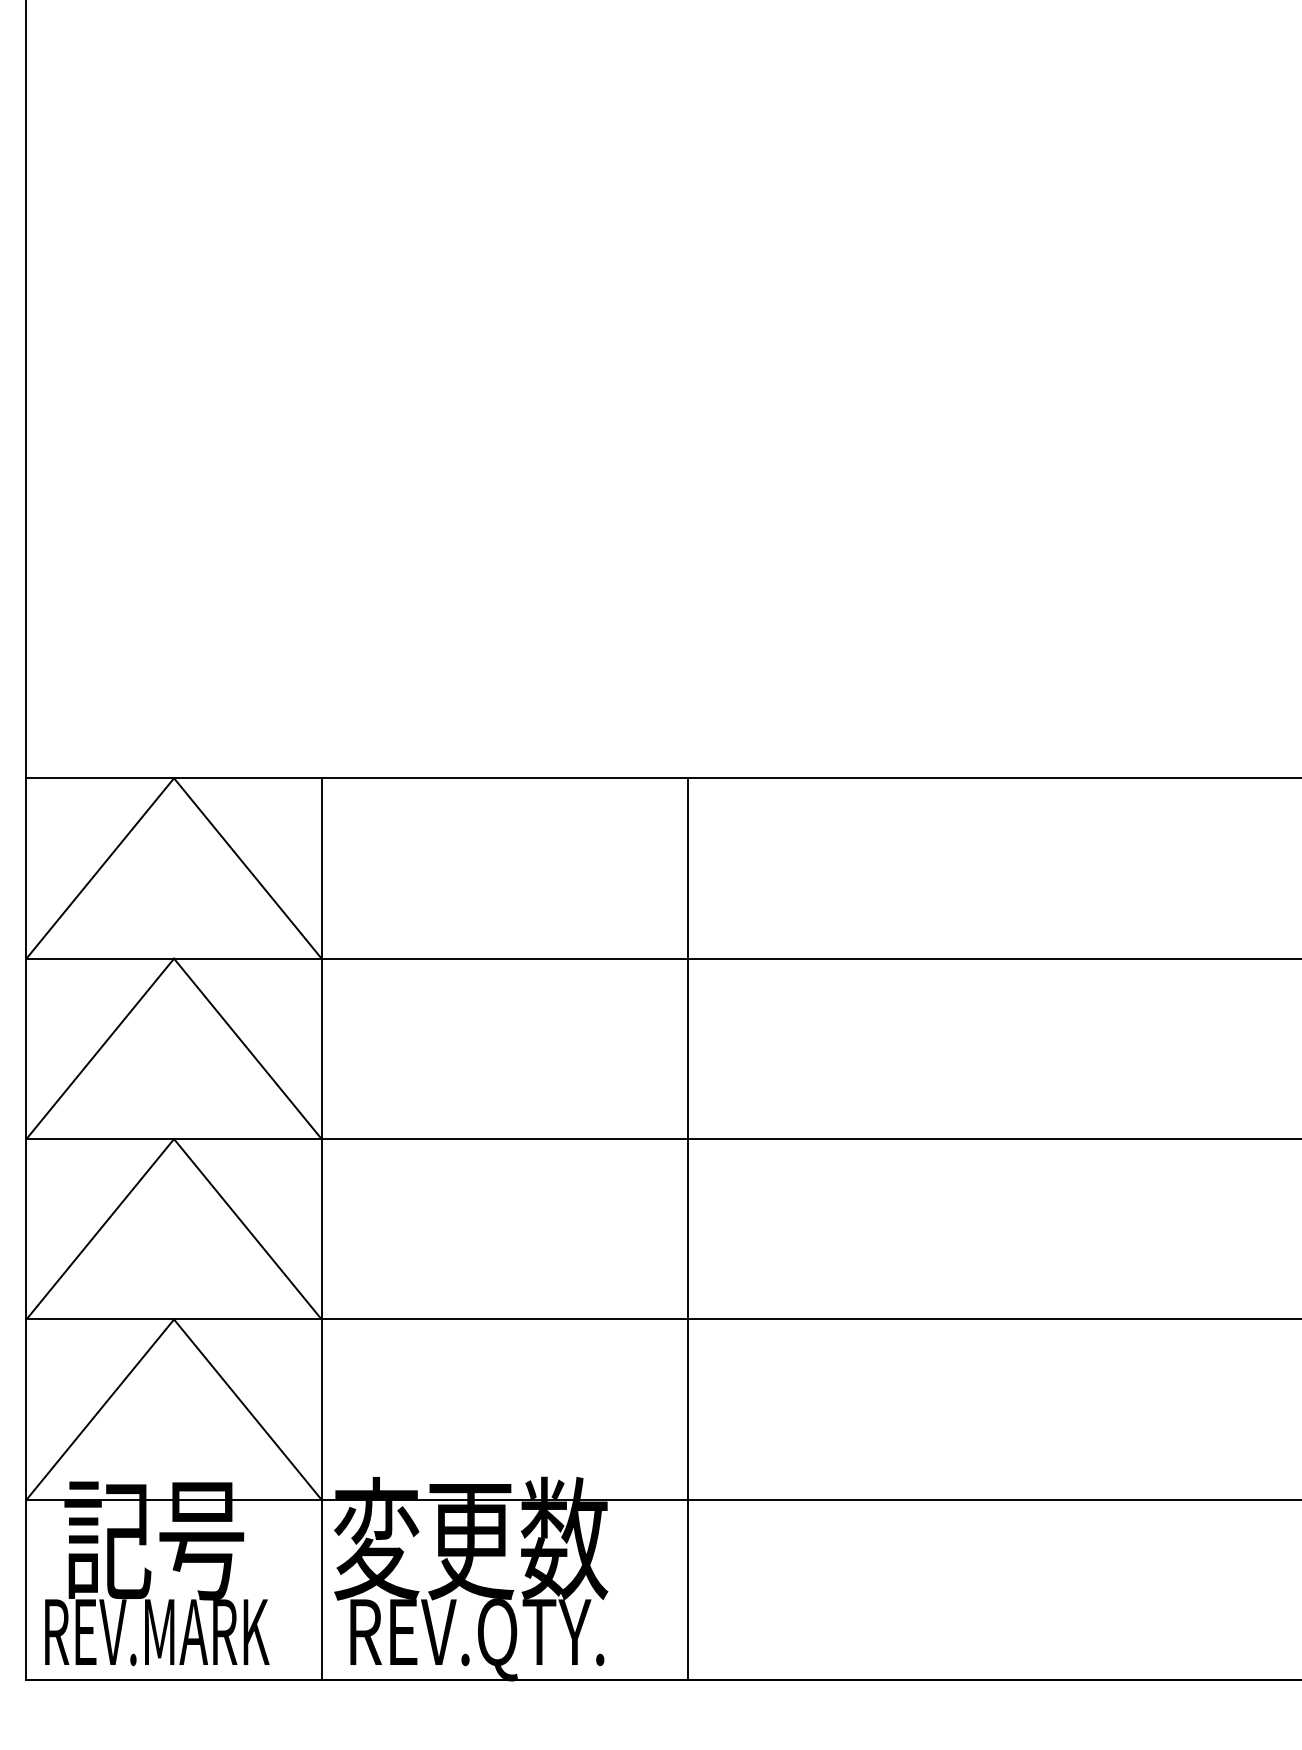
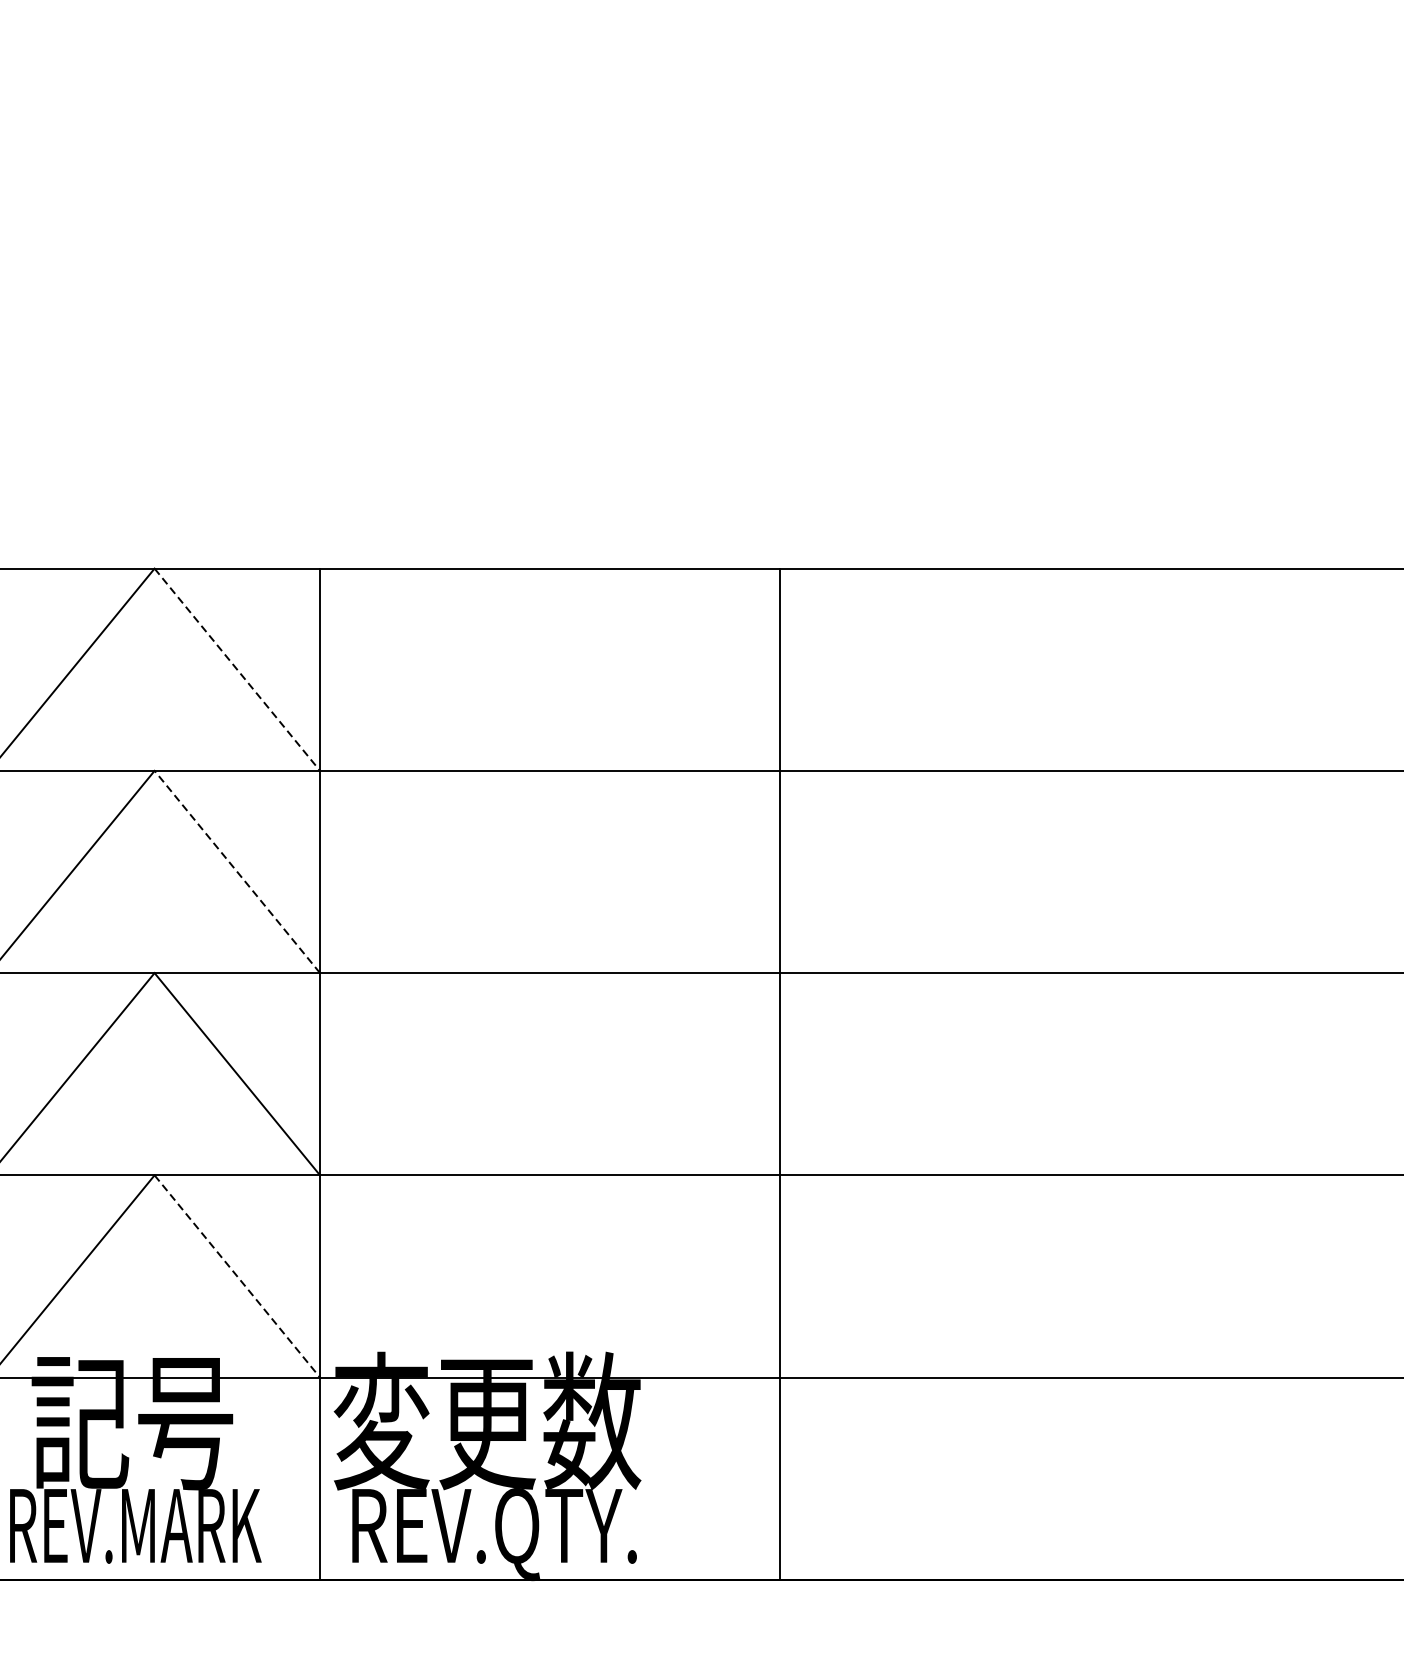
line: (247, 868) -> (236, 669), solid -> dashed
line: (247, 1048) -> (236, 871), solid -> dashed
line: (687, 1229) -> (779, 1074), moved
line: (247, 1409) -> (236, 1276), solid -> dashed

